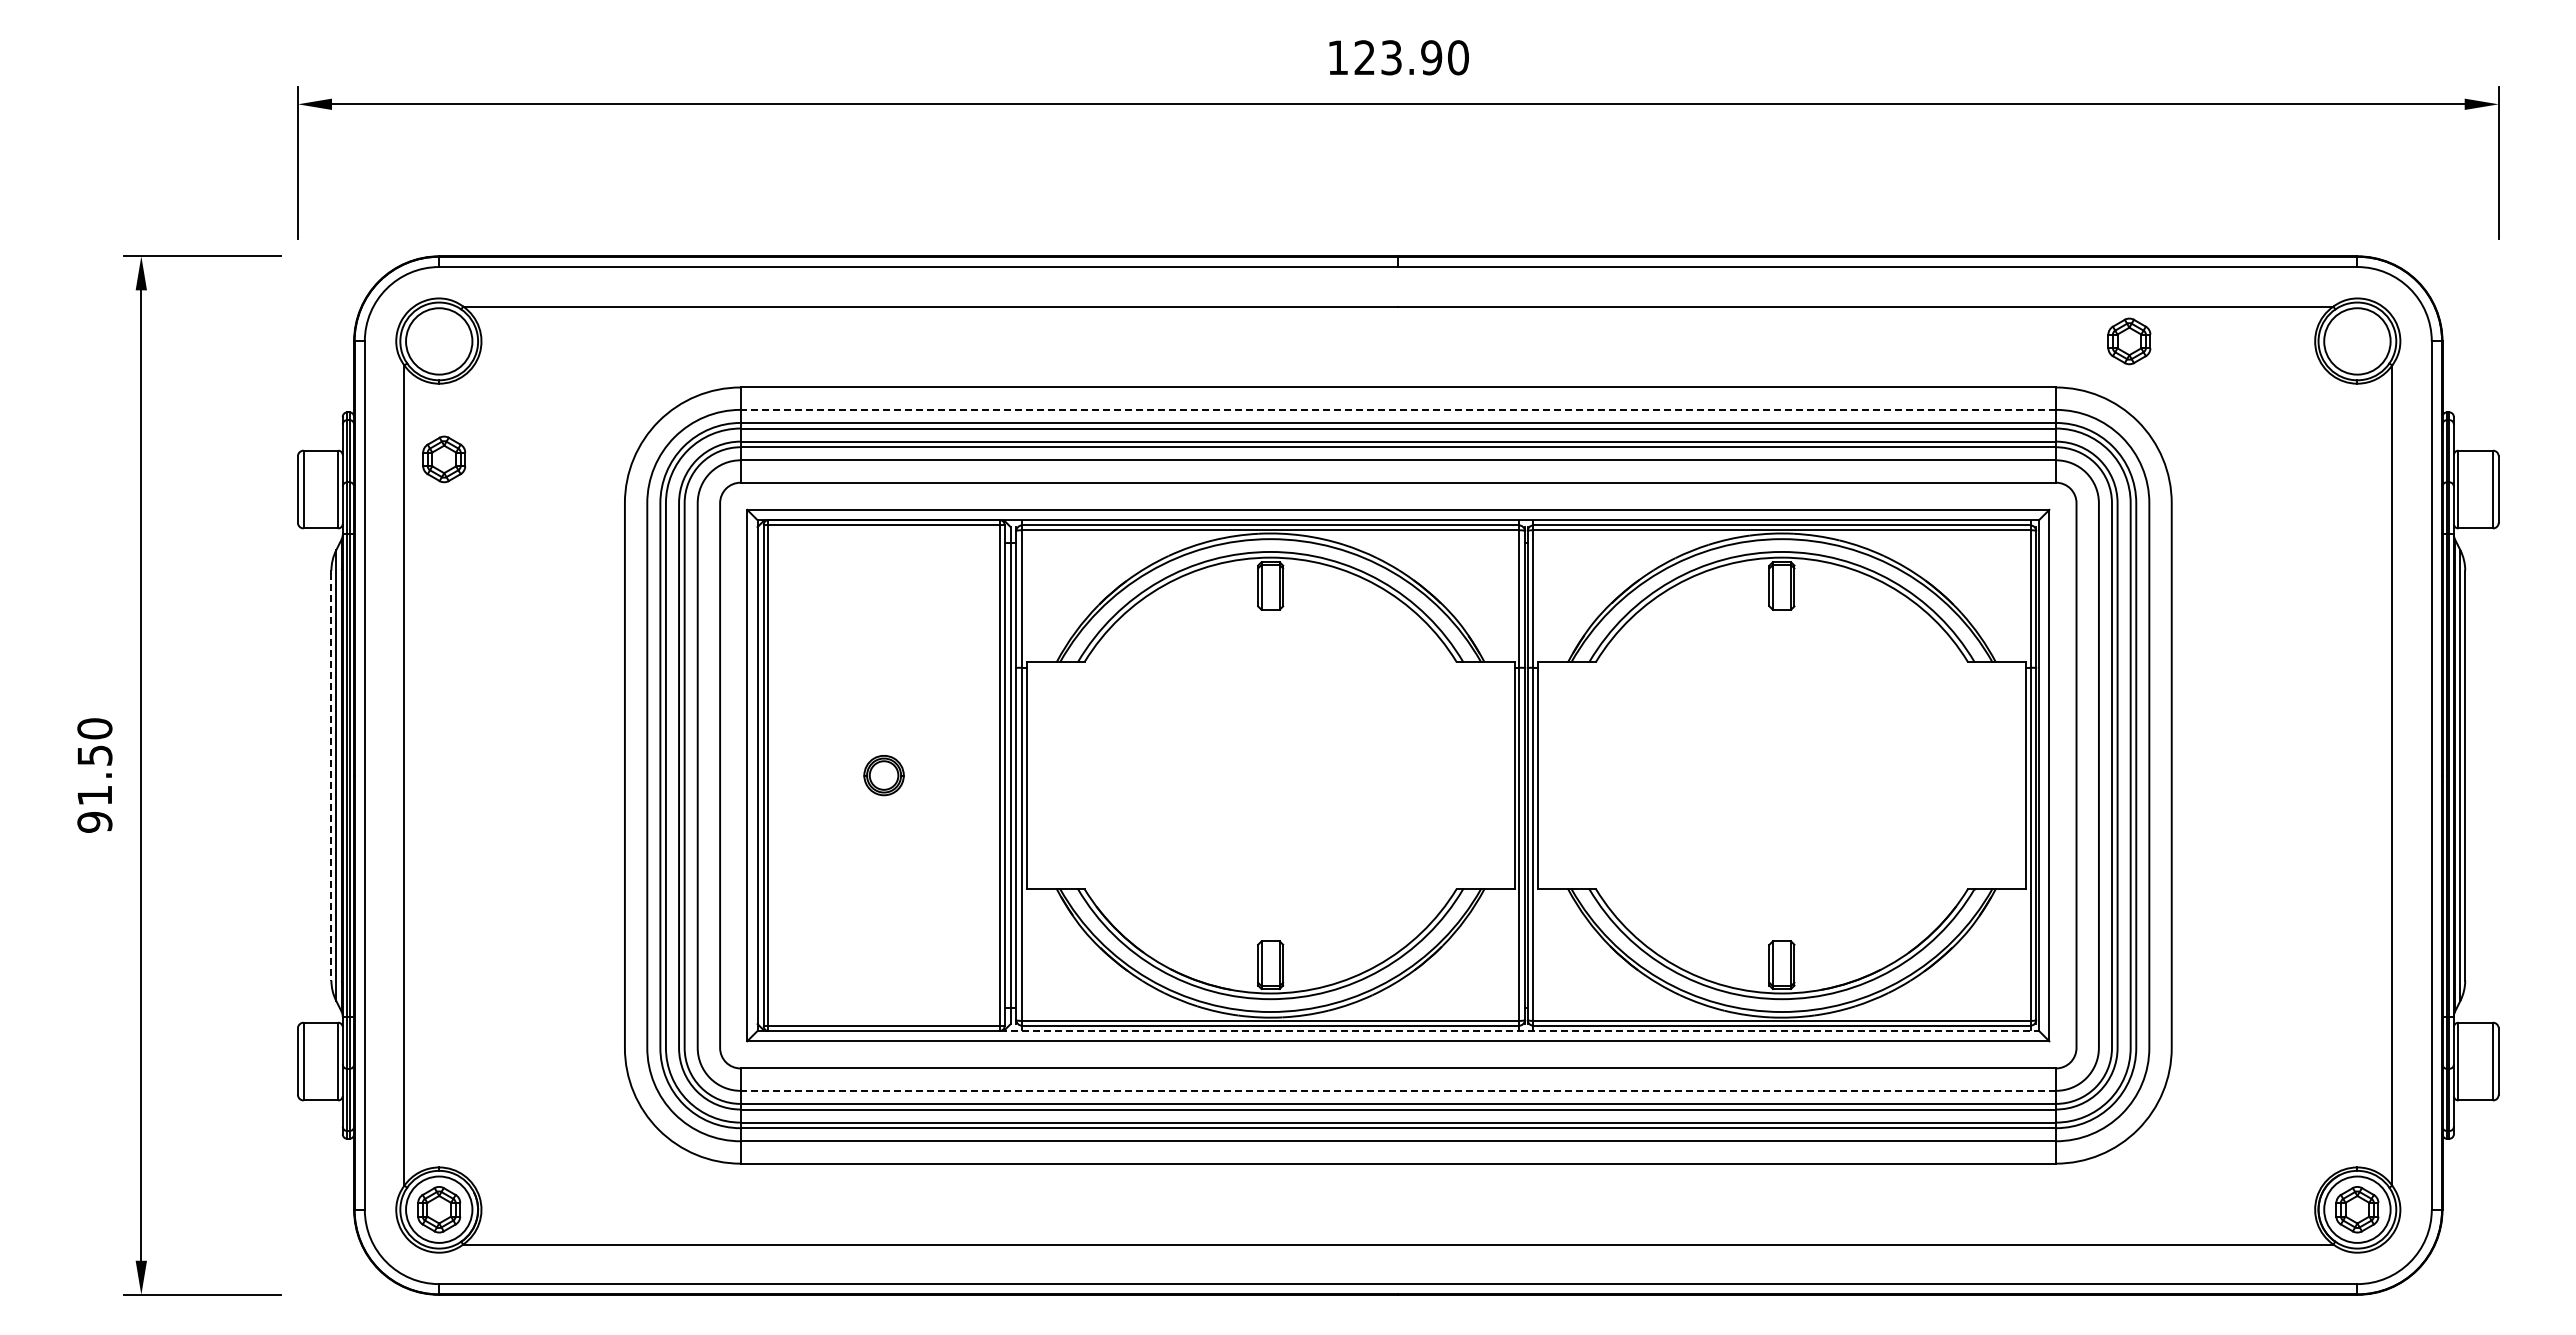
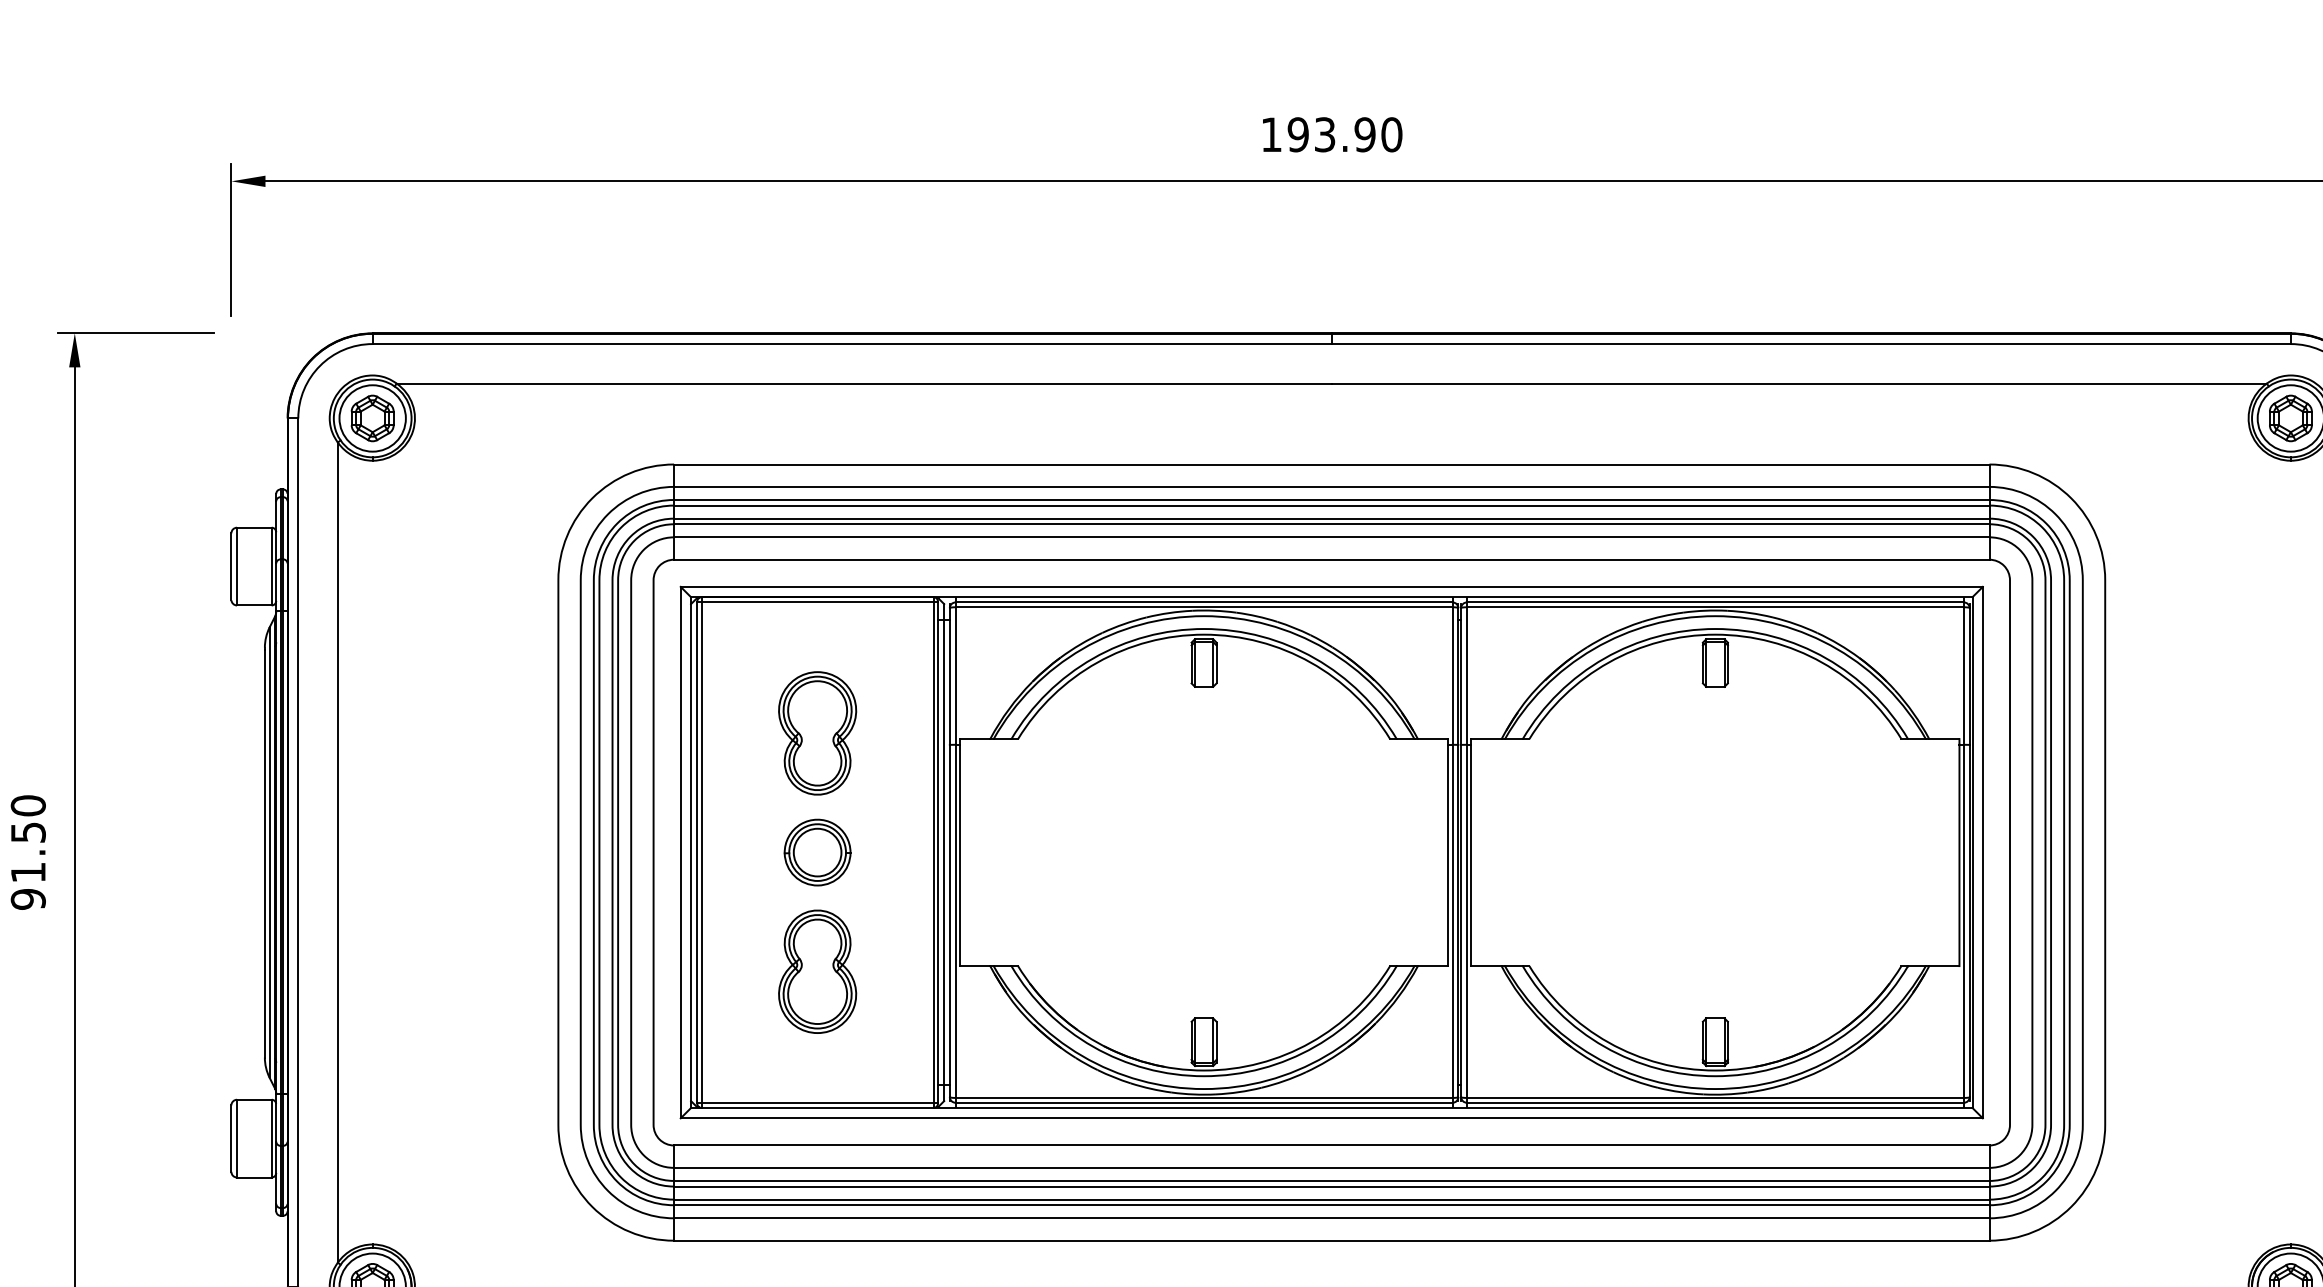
text: (1364, 57) -> (1297, 134), 123.90 -> 193.90
part: (2129, 341) -> (2290, 418), moved
line: (1398, 409) -> (1331, 486), dashed -> solid
part: (444, 459) -> (372, 418), moved
part: (883, 656) -> (816, 733), added
part: (883, 775) -> (816, 852), size x1.67
line: (331, 776) -> (264, 853), dashed -> solid
part: (883, 894) -> (816, 971), added
line: (1520, 1030) -> (1453, 1107), dashed -> solid
line: (1398, 1090) -> (1331, 1167), dashed -> solid

